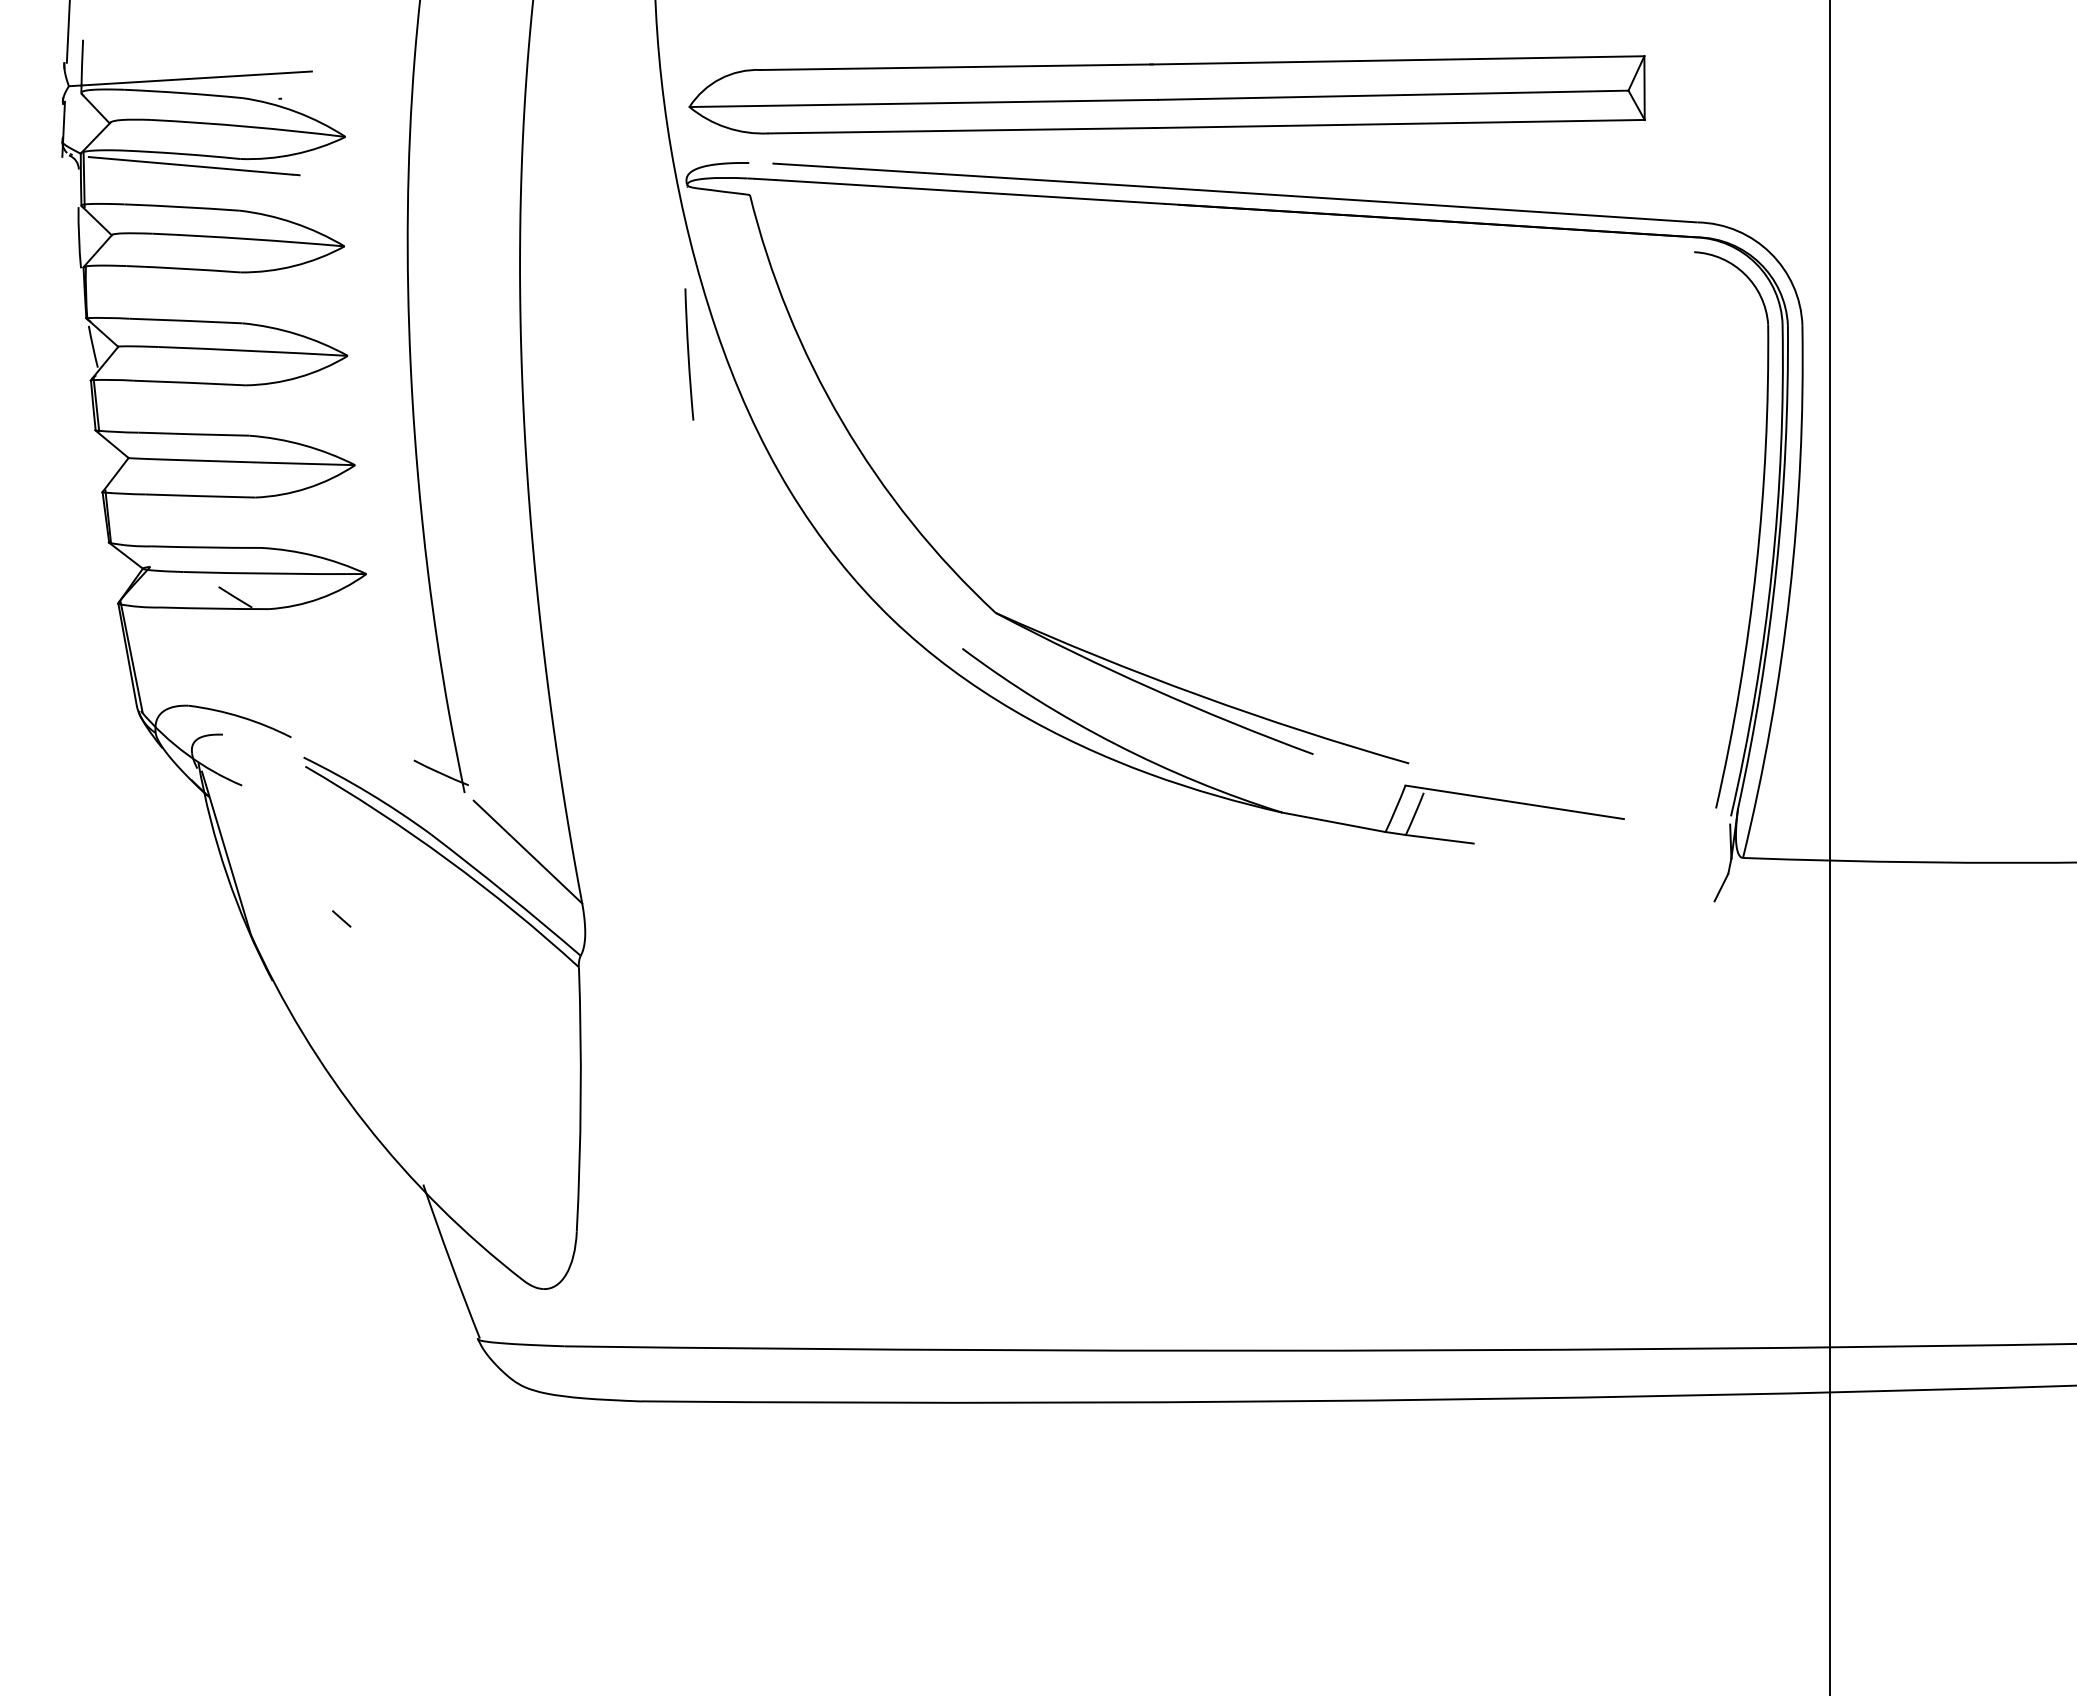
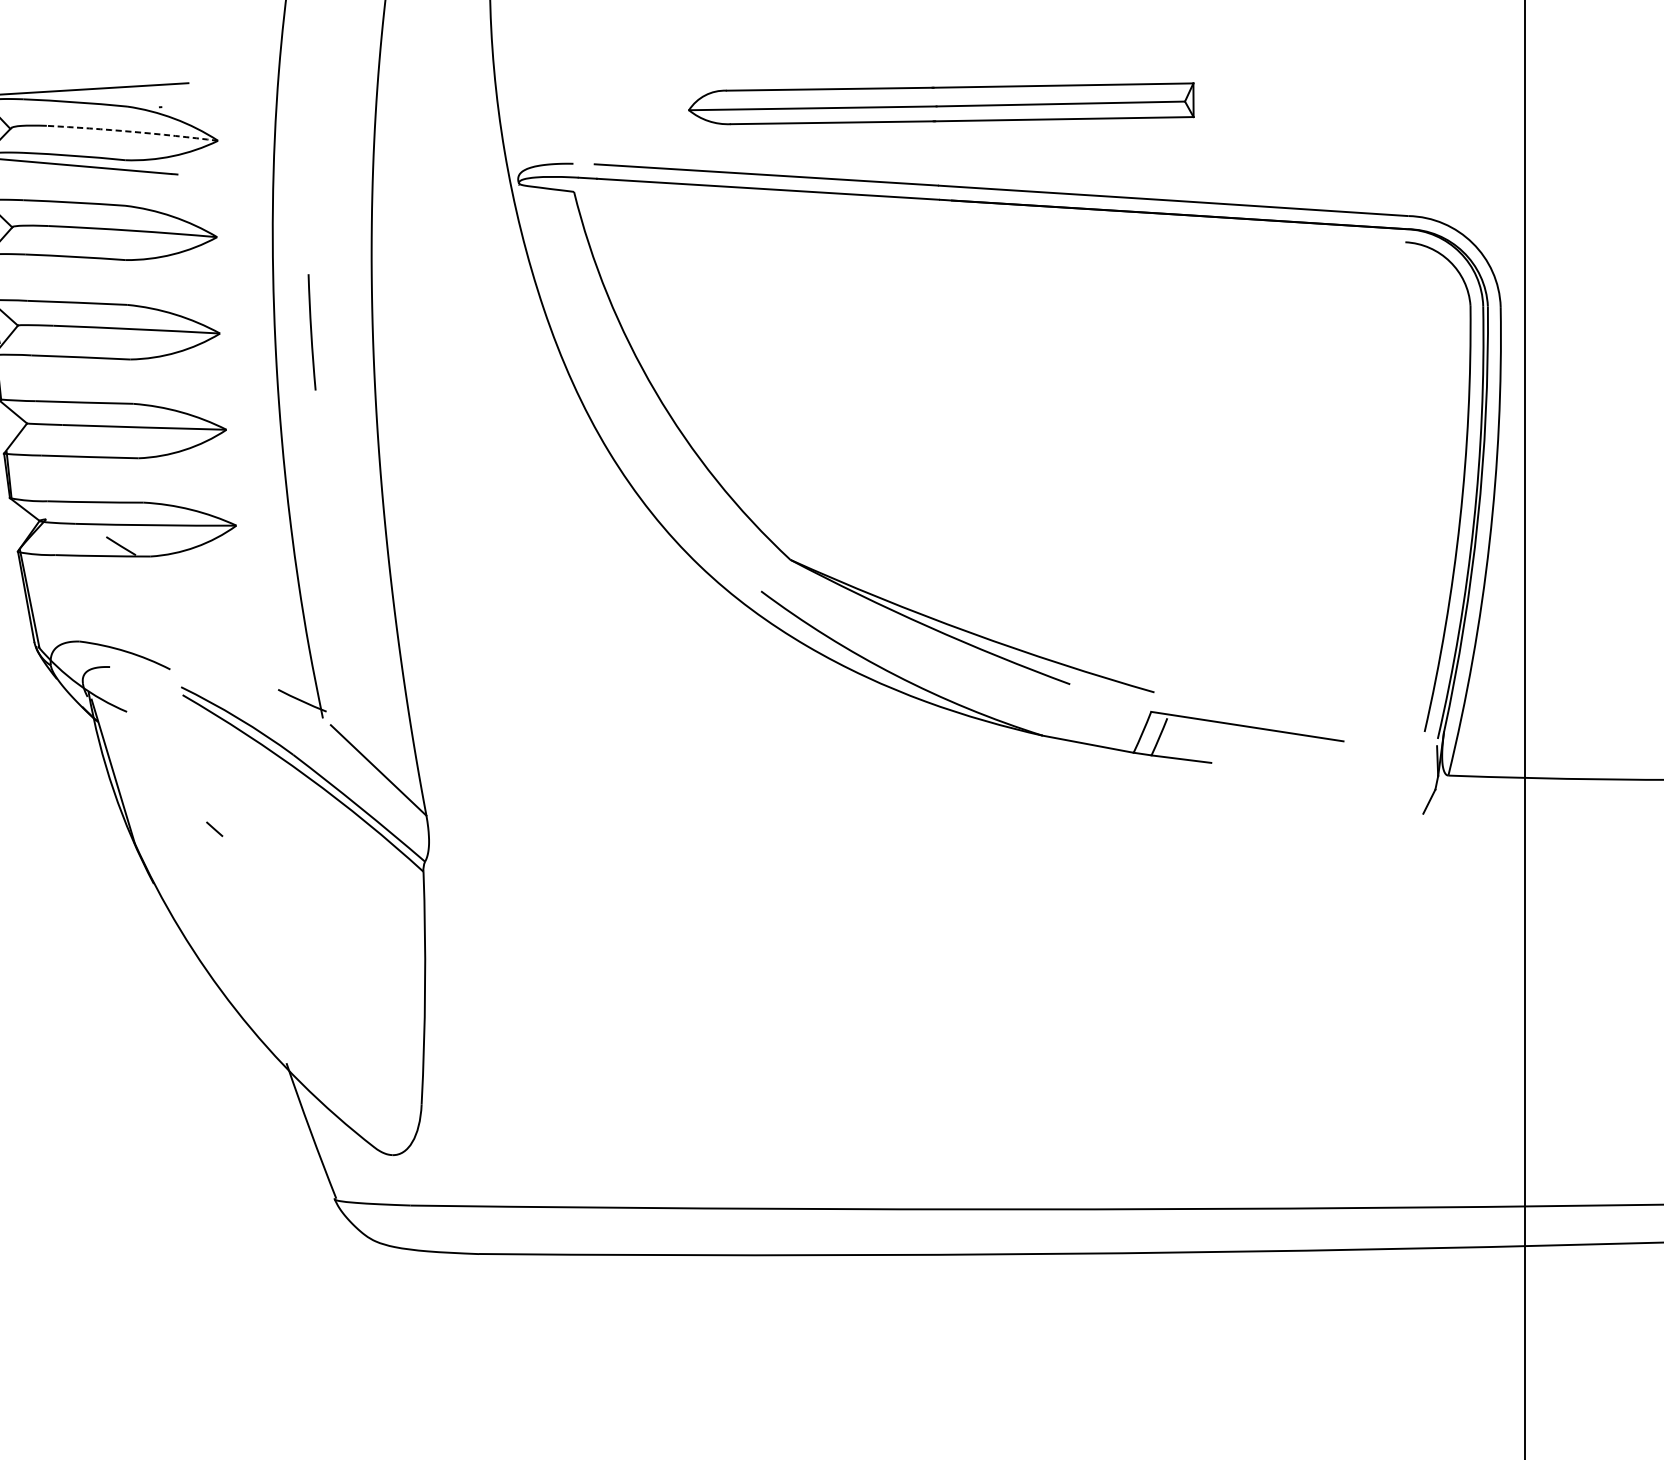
part: (1166, 94) -> (940, 103), size x0.6
arc: (248, 126) -> (132, 131), solid -> dashed
line: (689, 354) -> (312, 332), moved

